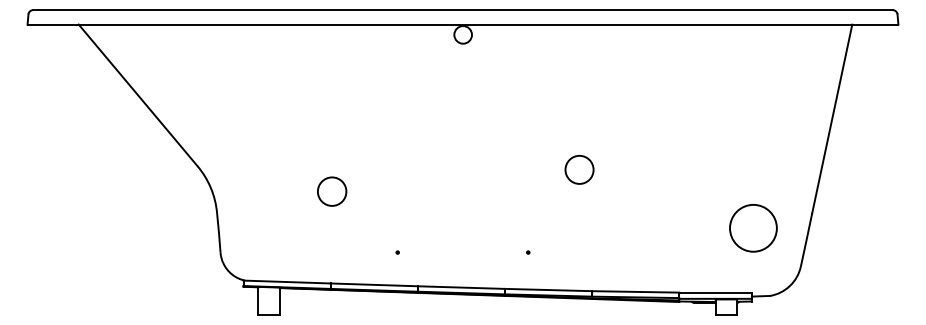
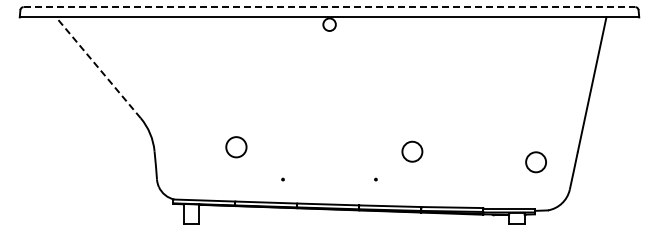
line: (463, 10) -> (329, 7), solid -> dashed
line: (138, 95) -> (98, 67), solid -> dashed
circle: (579, 169) -> (412, 151), moved
circle: (332, 192) -> (236, 147), moved
circle: (752, 227) -> (535, 161), size x0.6

